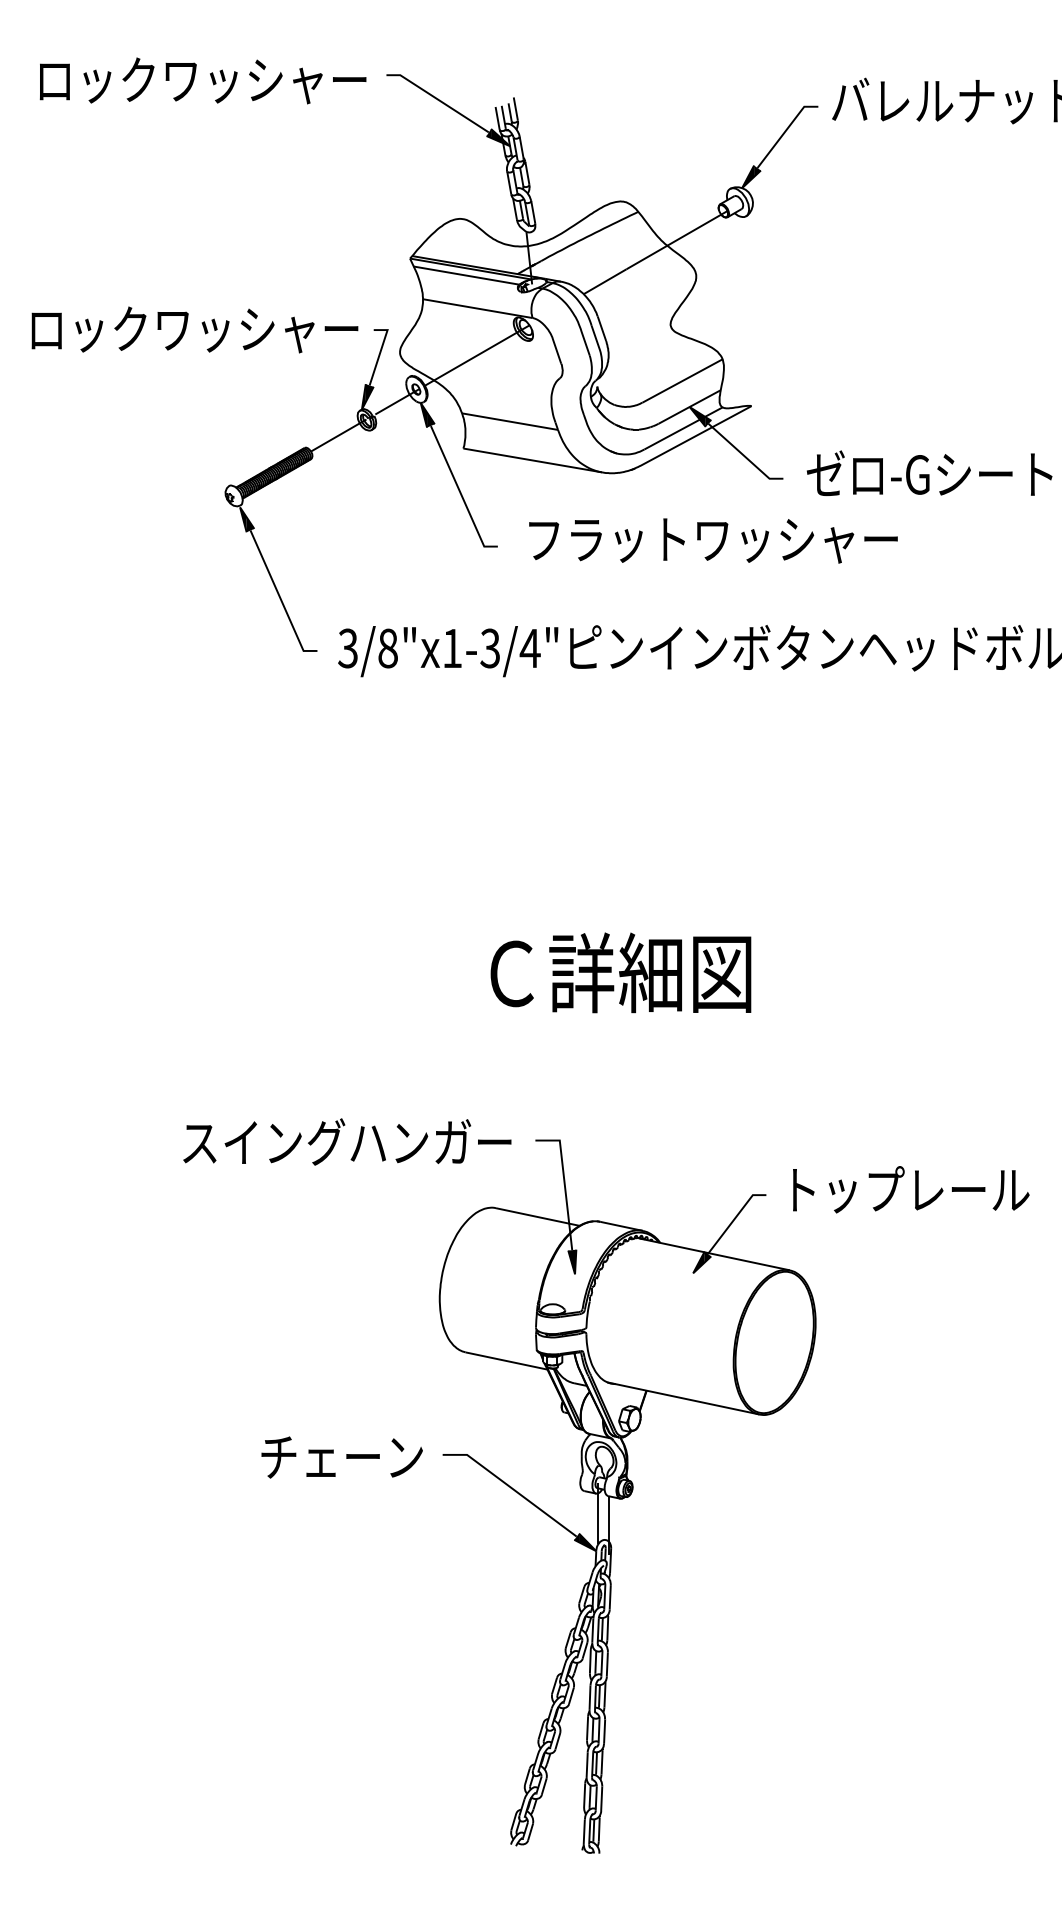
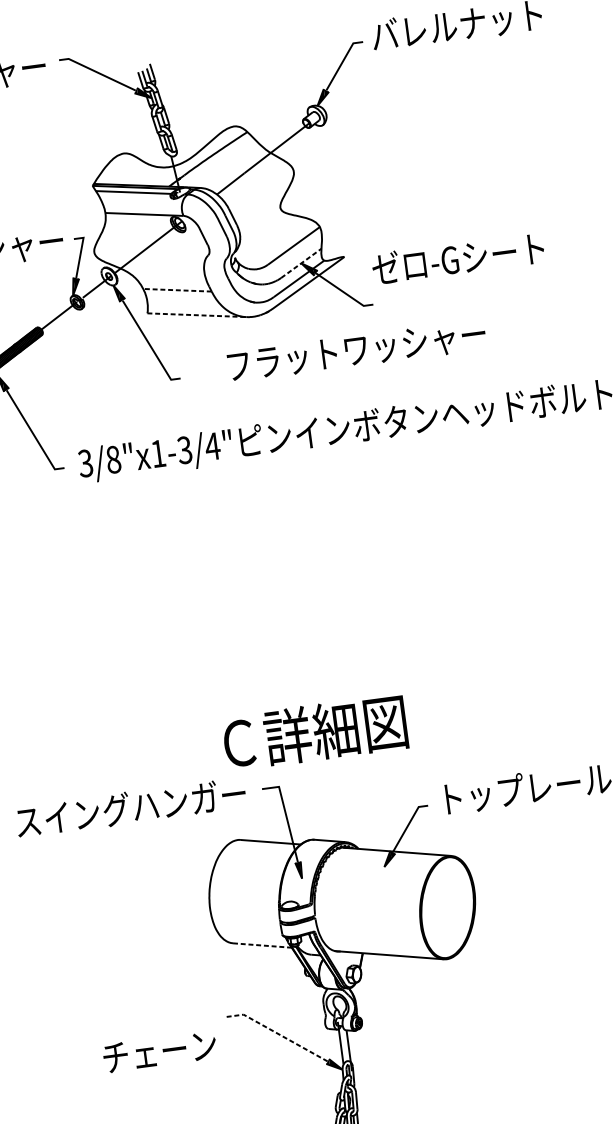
line: (690, 406) -> (301, 262), solid -> dashed
line: (510, 421) -> (177, 290), solid -> dashed
line: (533, 460) -> (197, 315), solid -> dashed
text: (929, 472) -> (458, 257), moved
text: (713, 540) -> (356, 350), moved
text: (620, 972) -> (314, 732), moved
line: (506, 1361) -> (262, 945), solid -> dashed
text: (341, 1457) -> (159, 1051), moved
line: (511, 1487) -> (277, 1033), solid -> dashed

